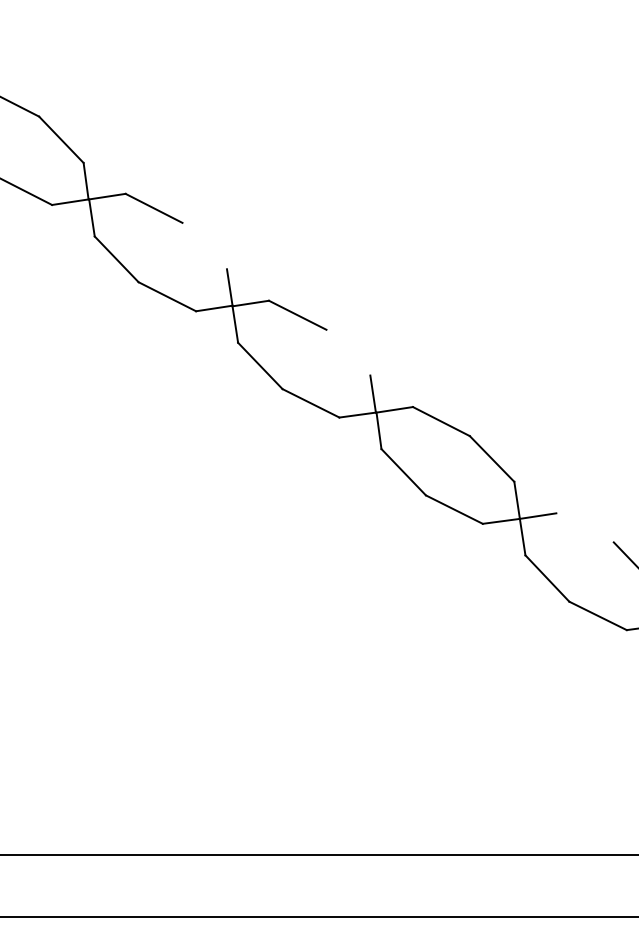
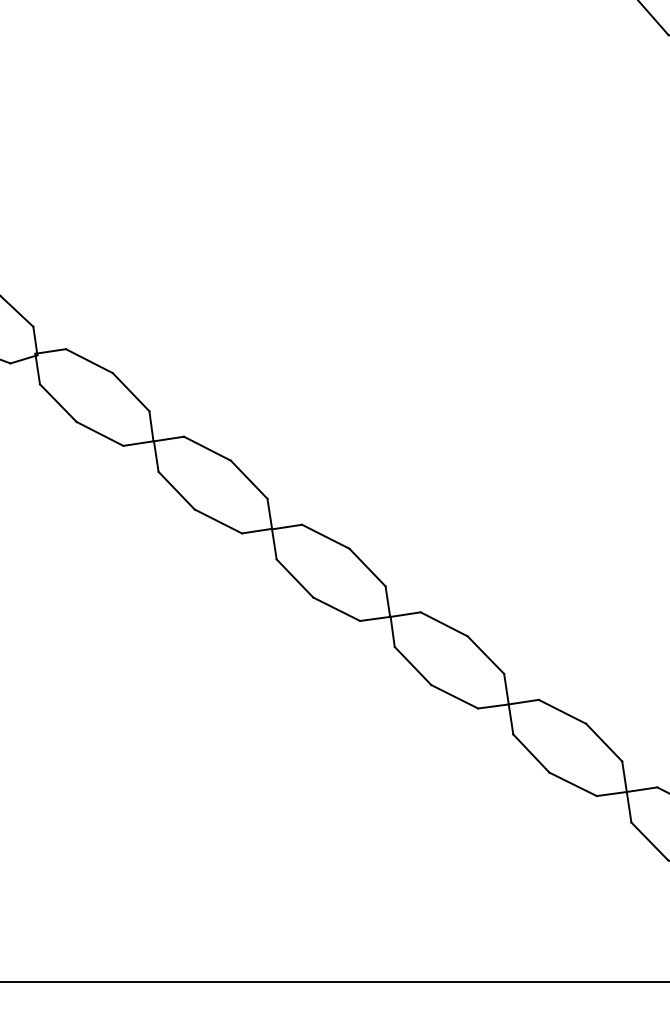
line: (203, 245) -> (248, 479), added
line: (348, 352) -> (367, 567), added
line: (585, 527) -> (562, 711), added

